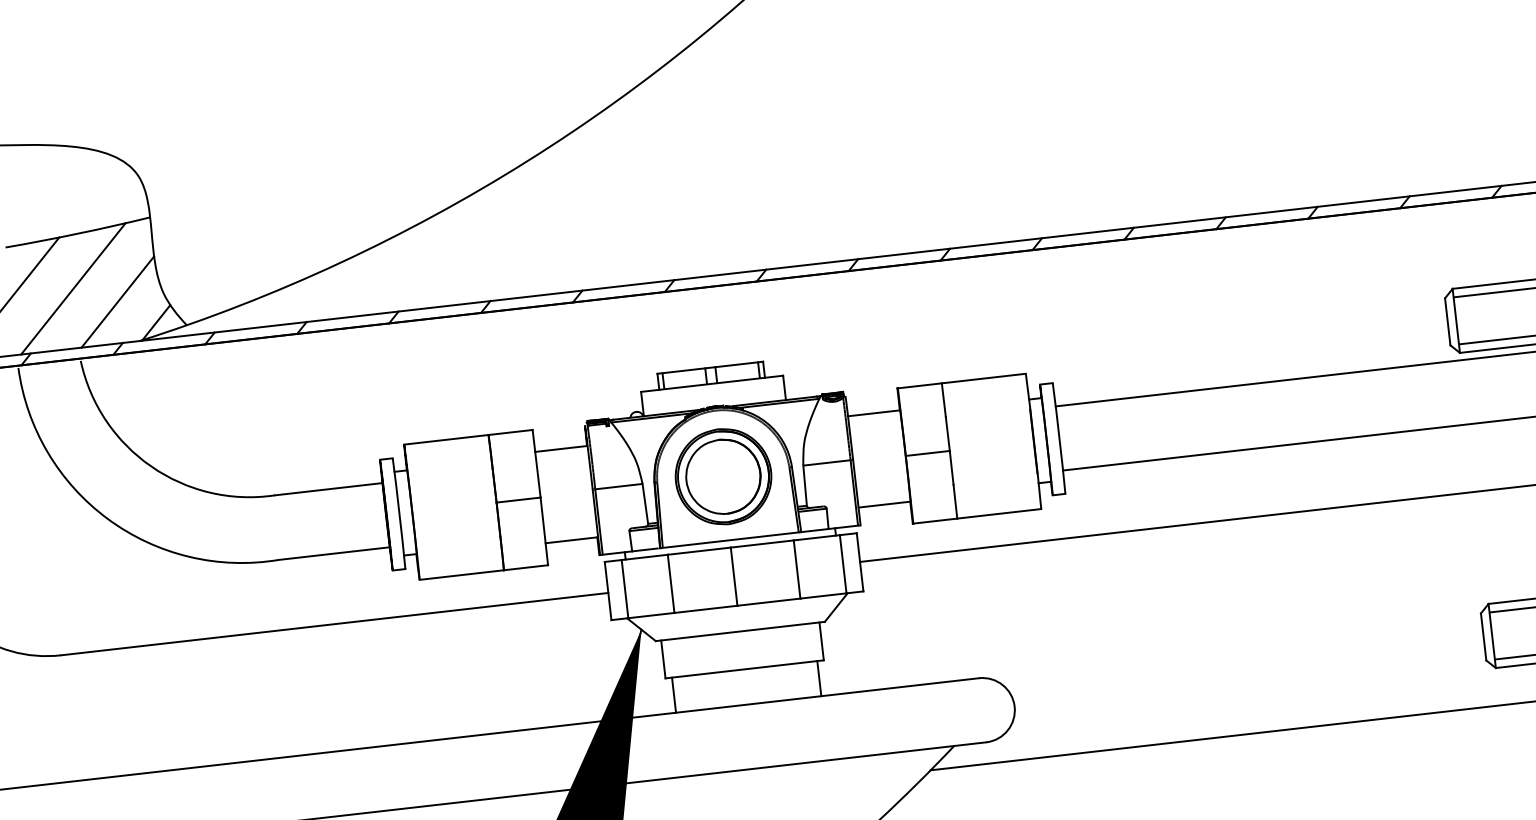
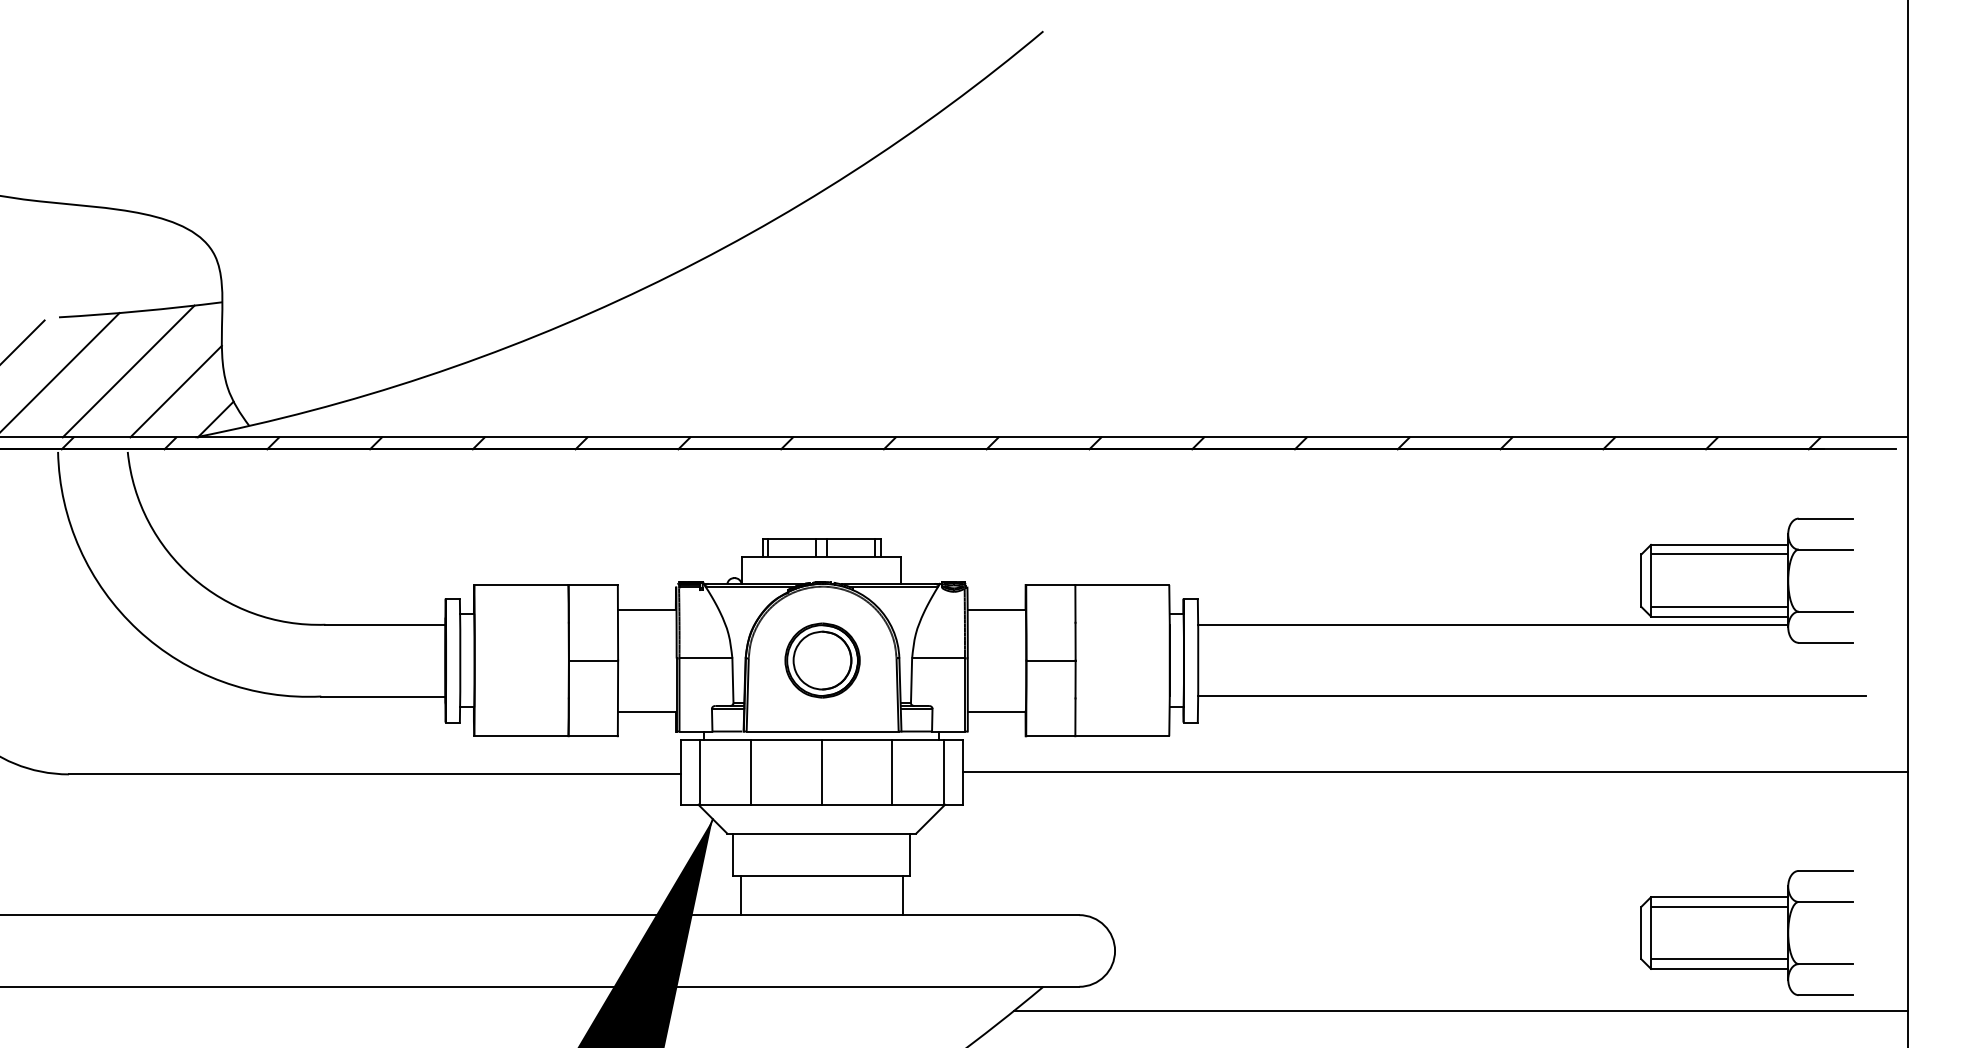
part: (723, 476) -> (822, 660), size x0.7

